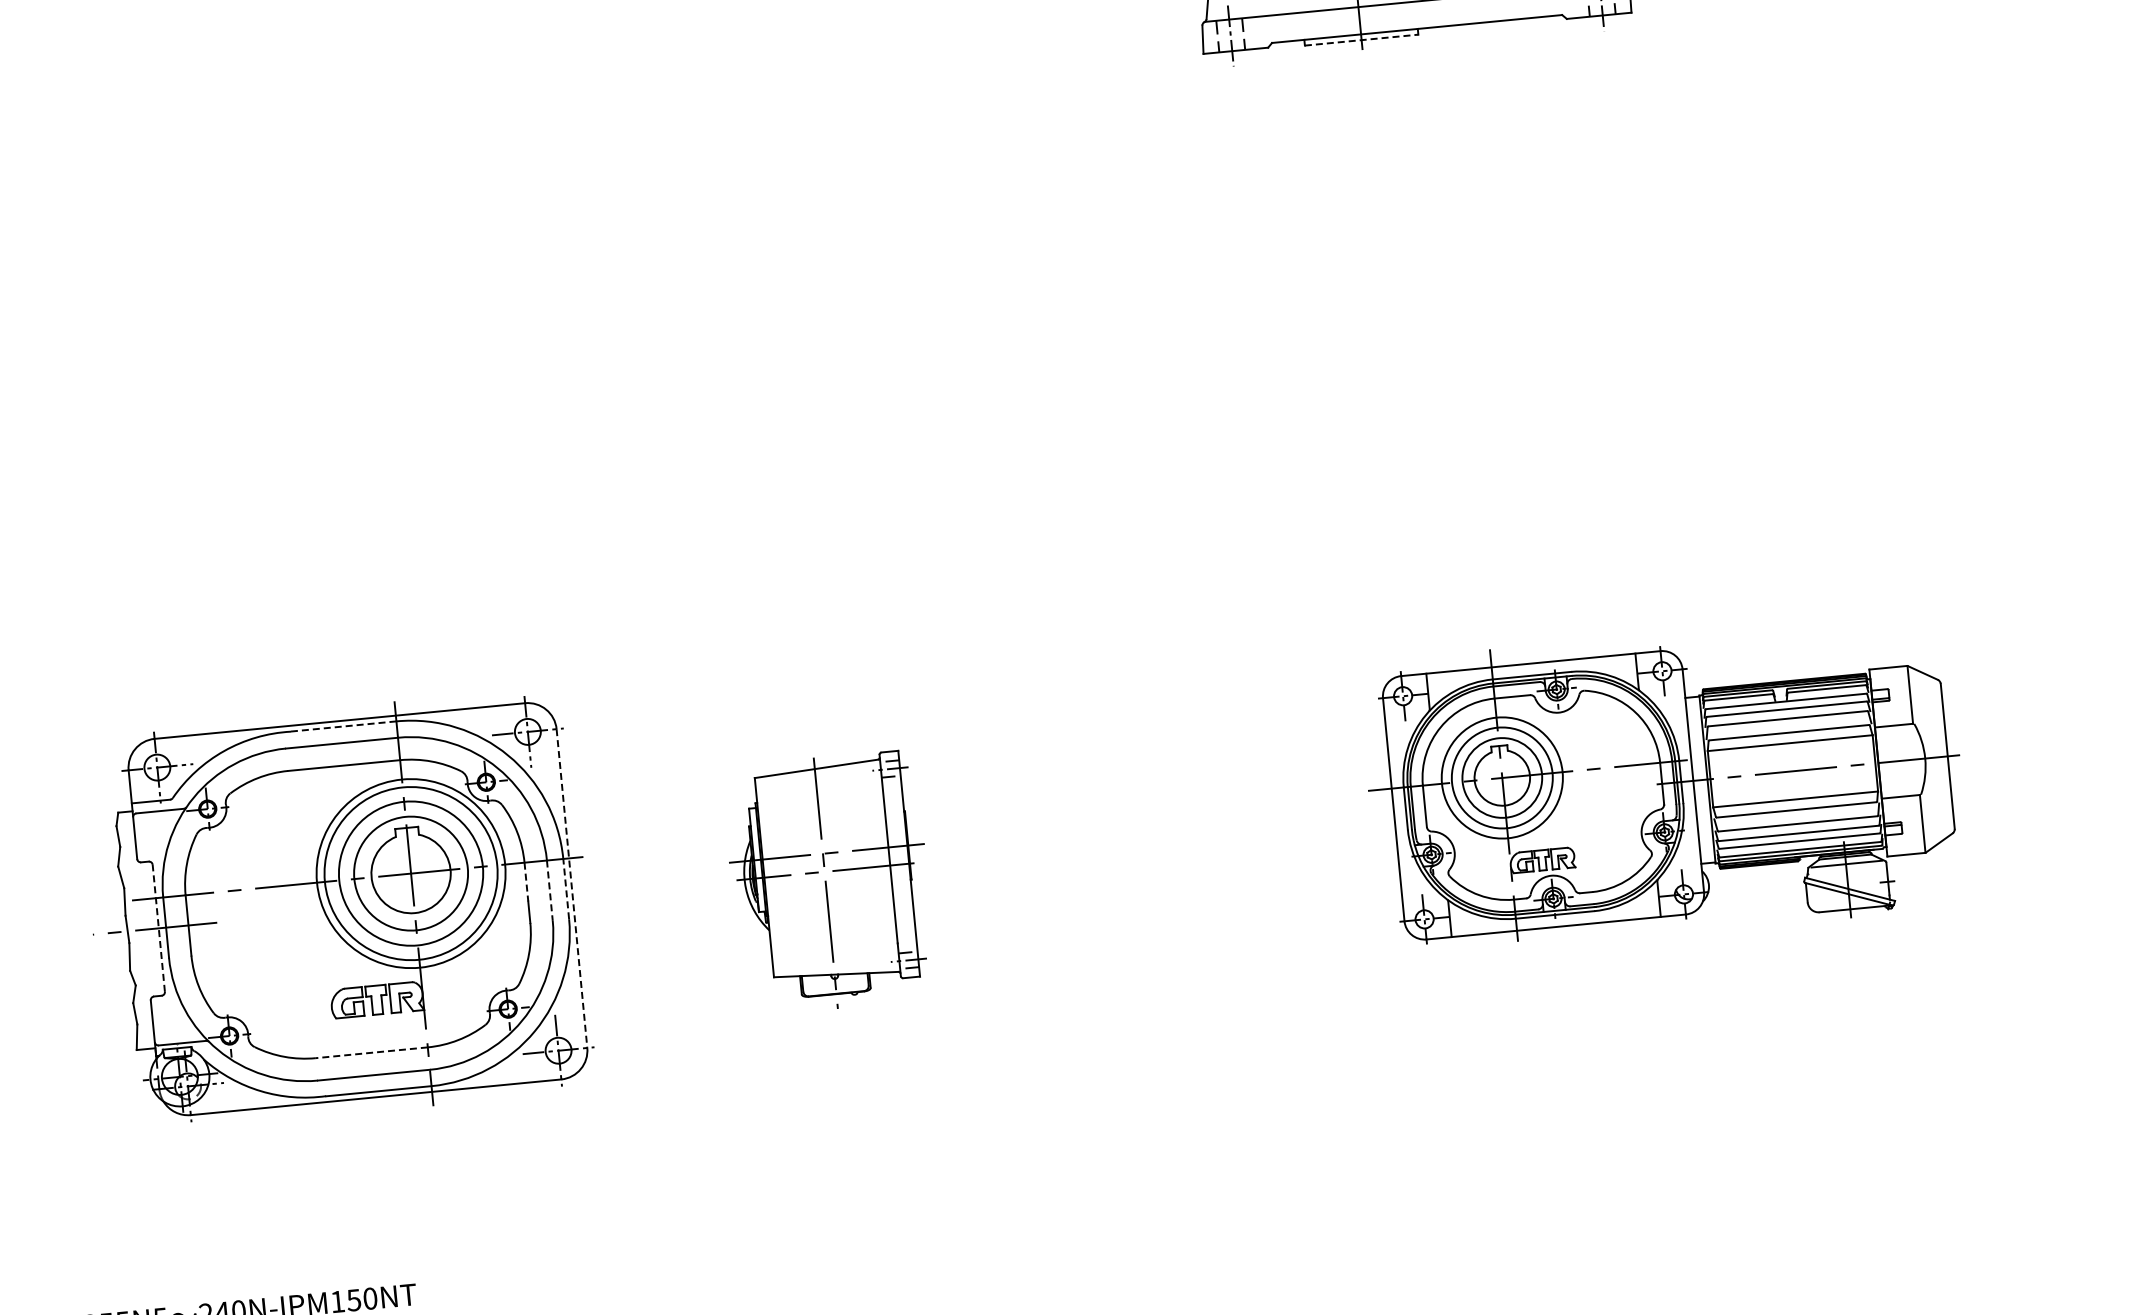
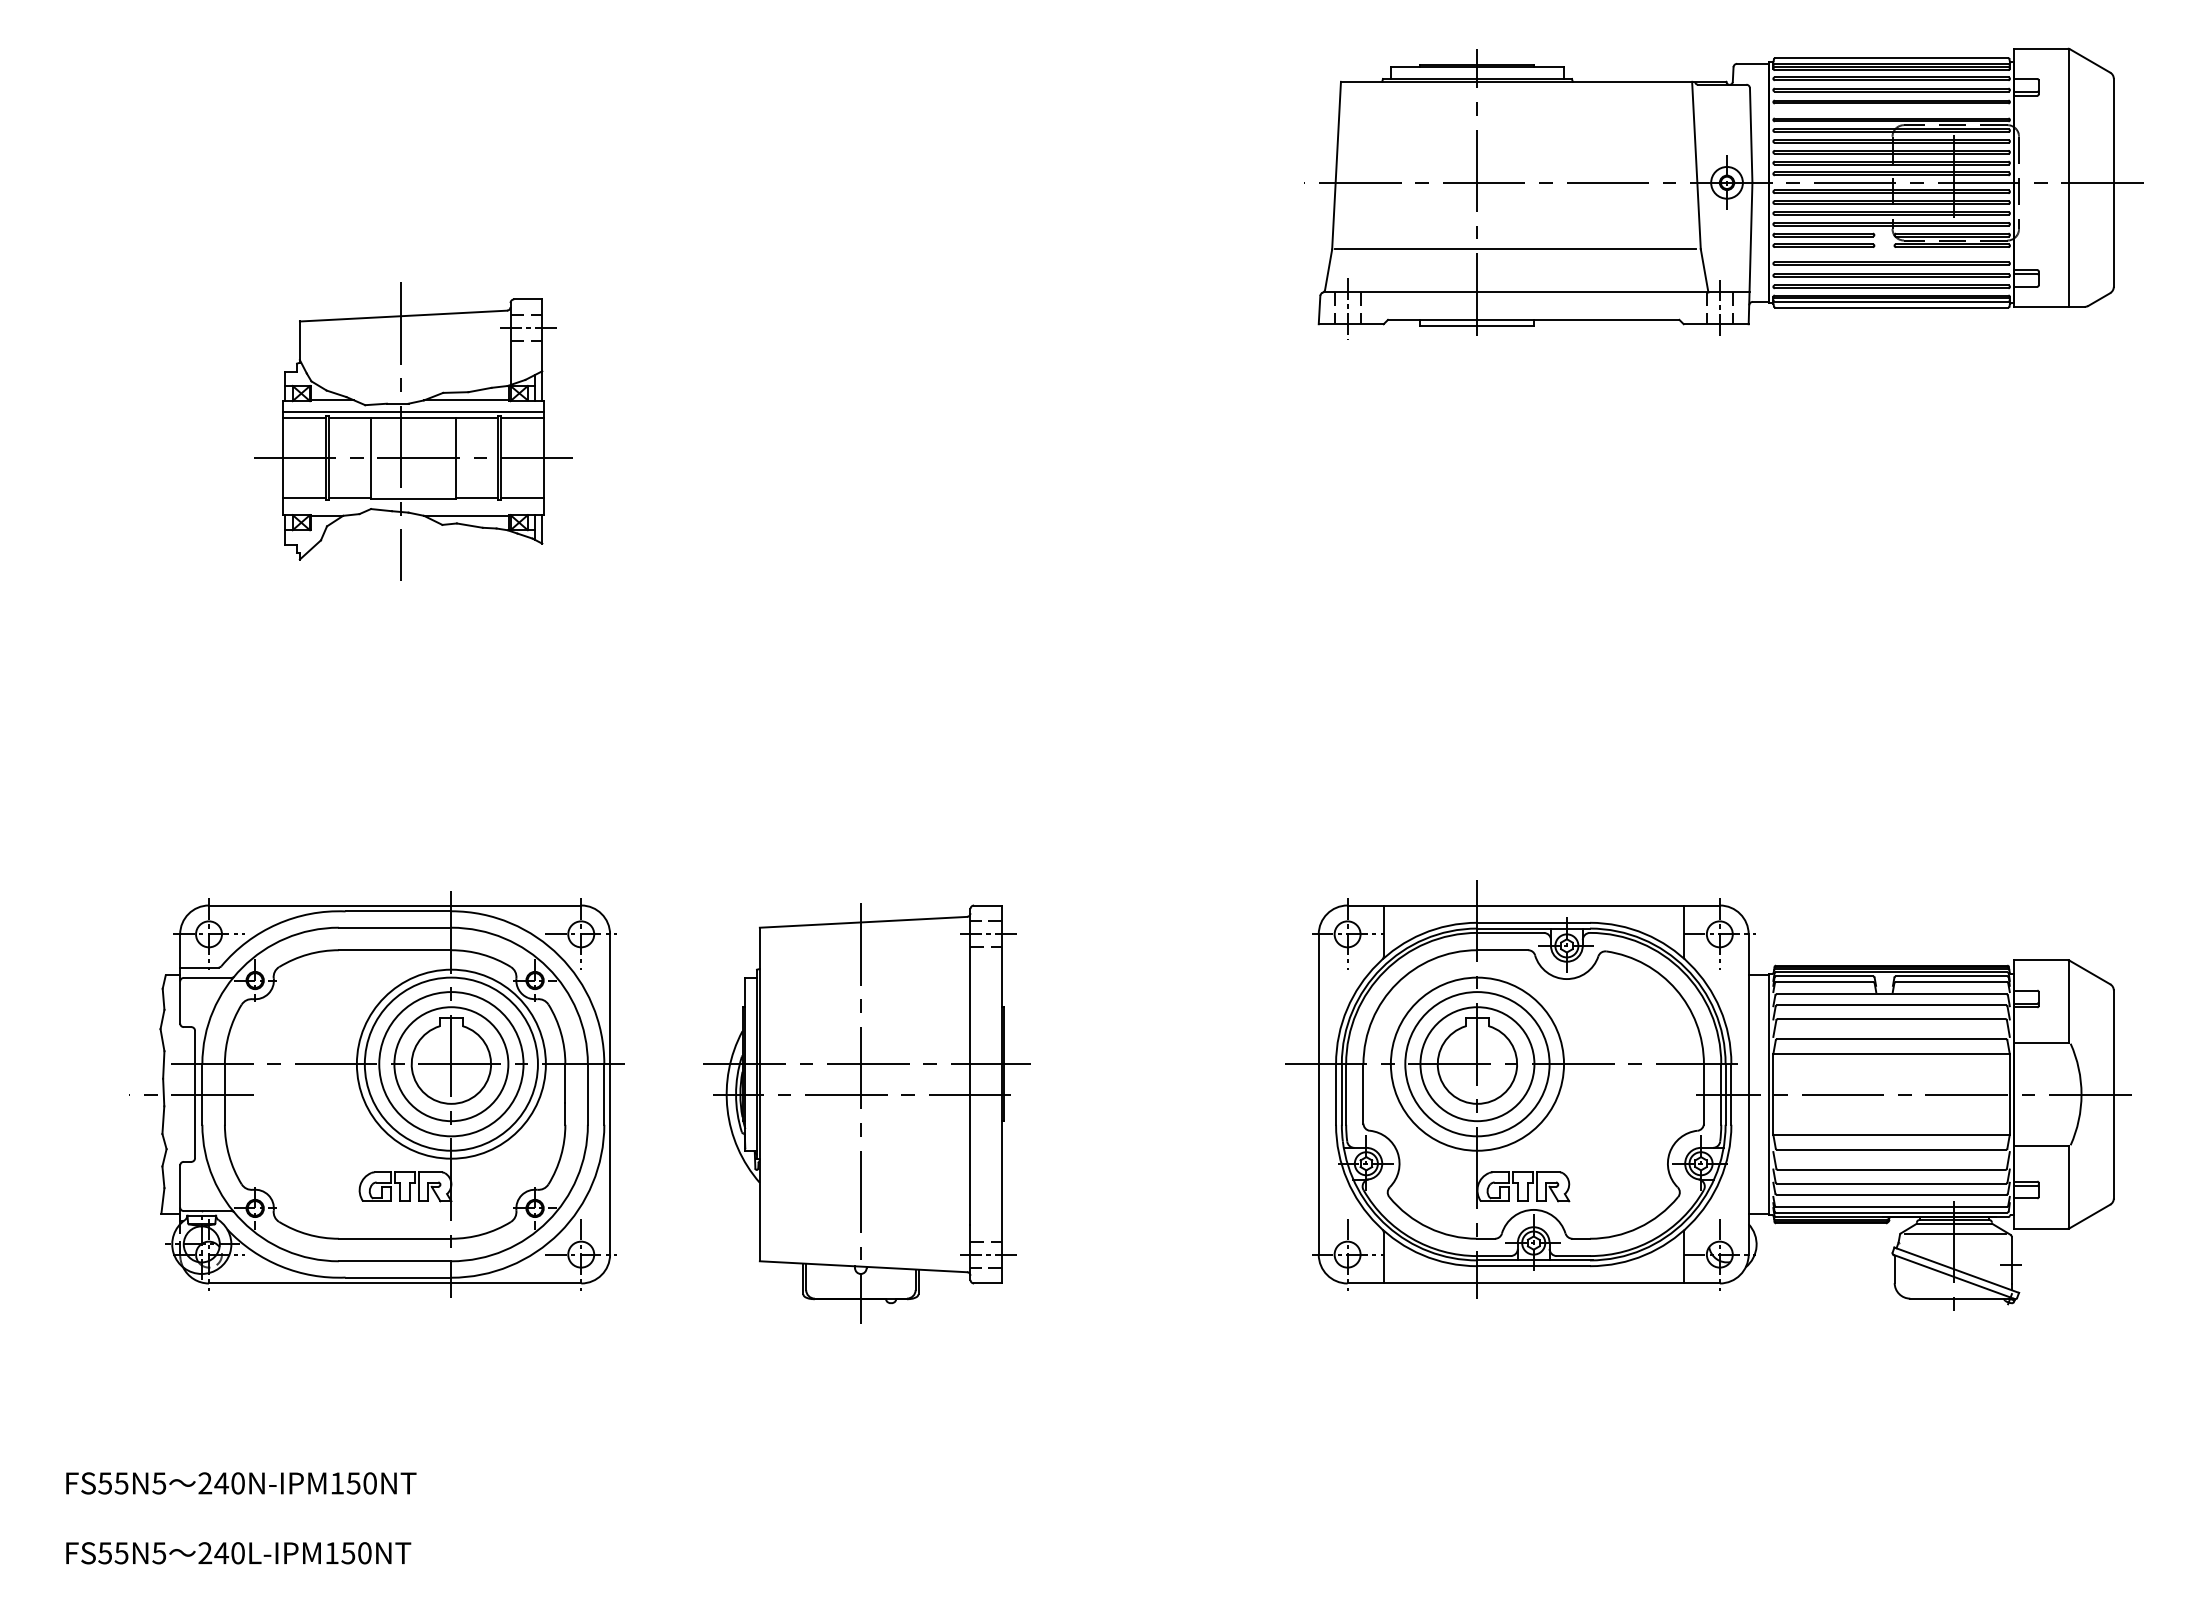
line: (1361, 39) -> (1477, 325), dashed -> solid
part: (312, 247) -> (413, 431), added
line: (343, 726) -> (398, 911), dashed -> solid
part: (1665, 784) -> (1708, 1095), size x1.43
line: (526, 882) -> (565, 1084), dashed -> solid
part: (829, 882) -> (866, 1113), size x1.67
line: (566, 889) -> (604, 1094), dashed -> solid
line: (572, 889) -> (610, 1095), dashed -> solid
line: (549, 891) -> (587, 1095), dashed -> solid
line: (159, 928) -> (195, 1094), dashed -> solid
line: (371, 1052) -> (394, 1238), dashed -> solid

